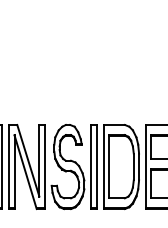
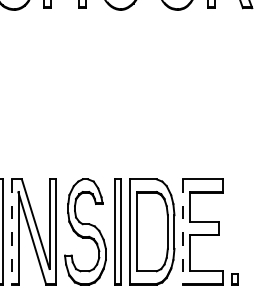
line: (9, 167) -> (11, 232), solid -> dashed
line: (146, 167) -> (183, 232), solid -> dashed

